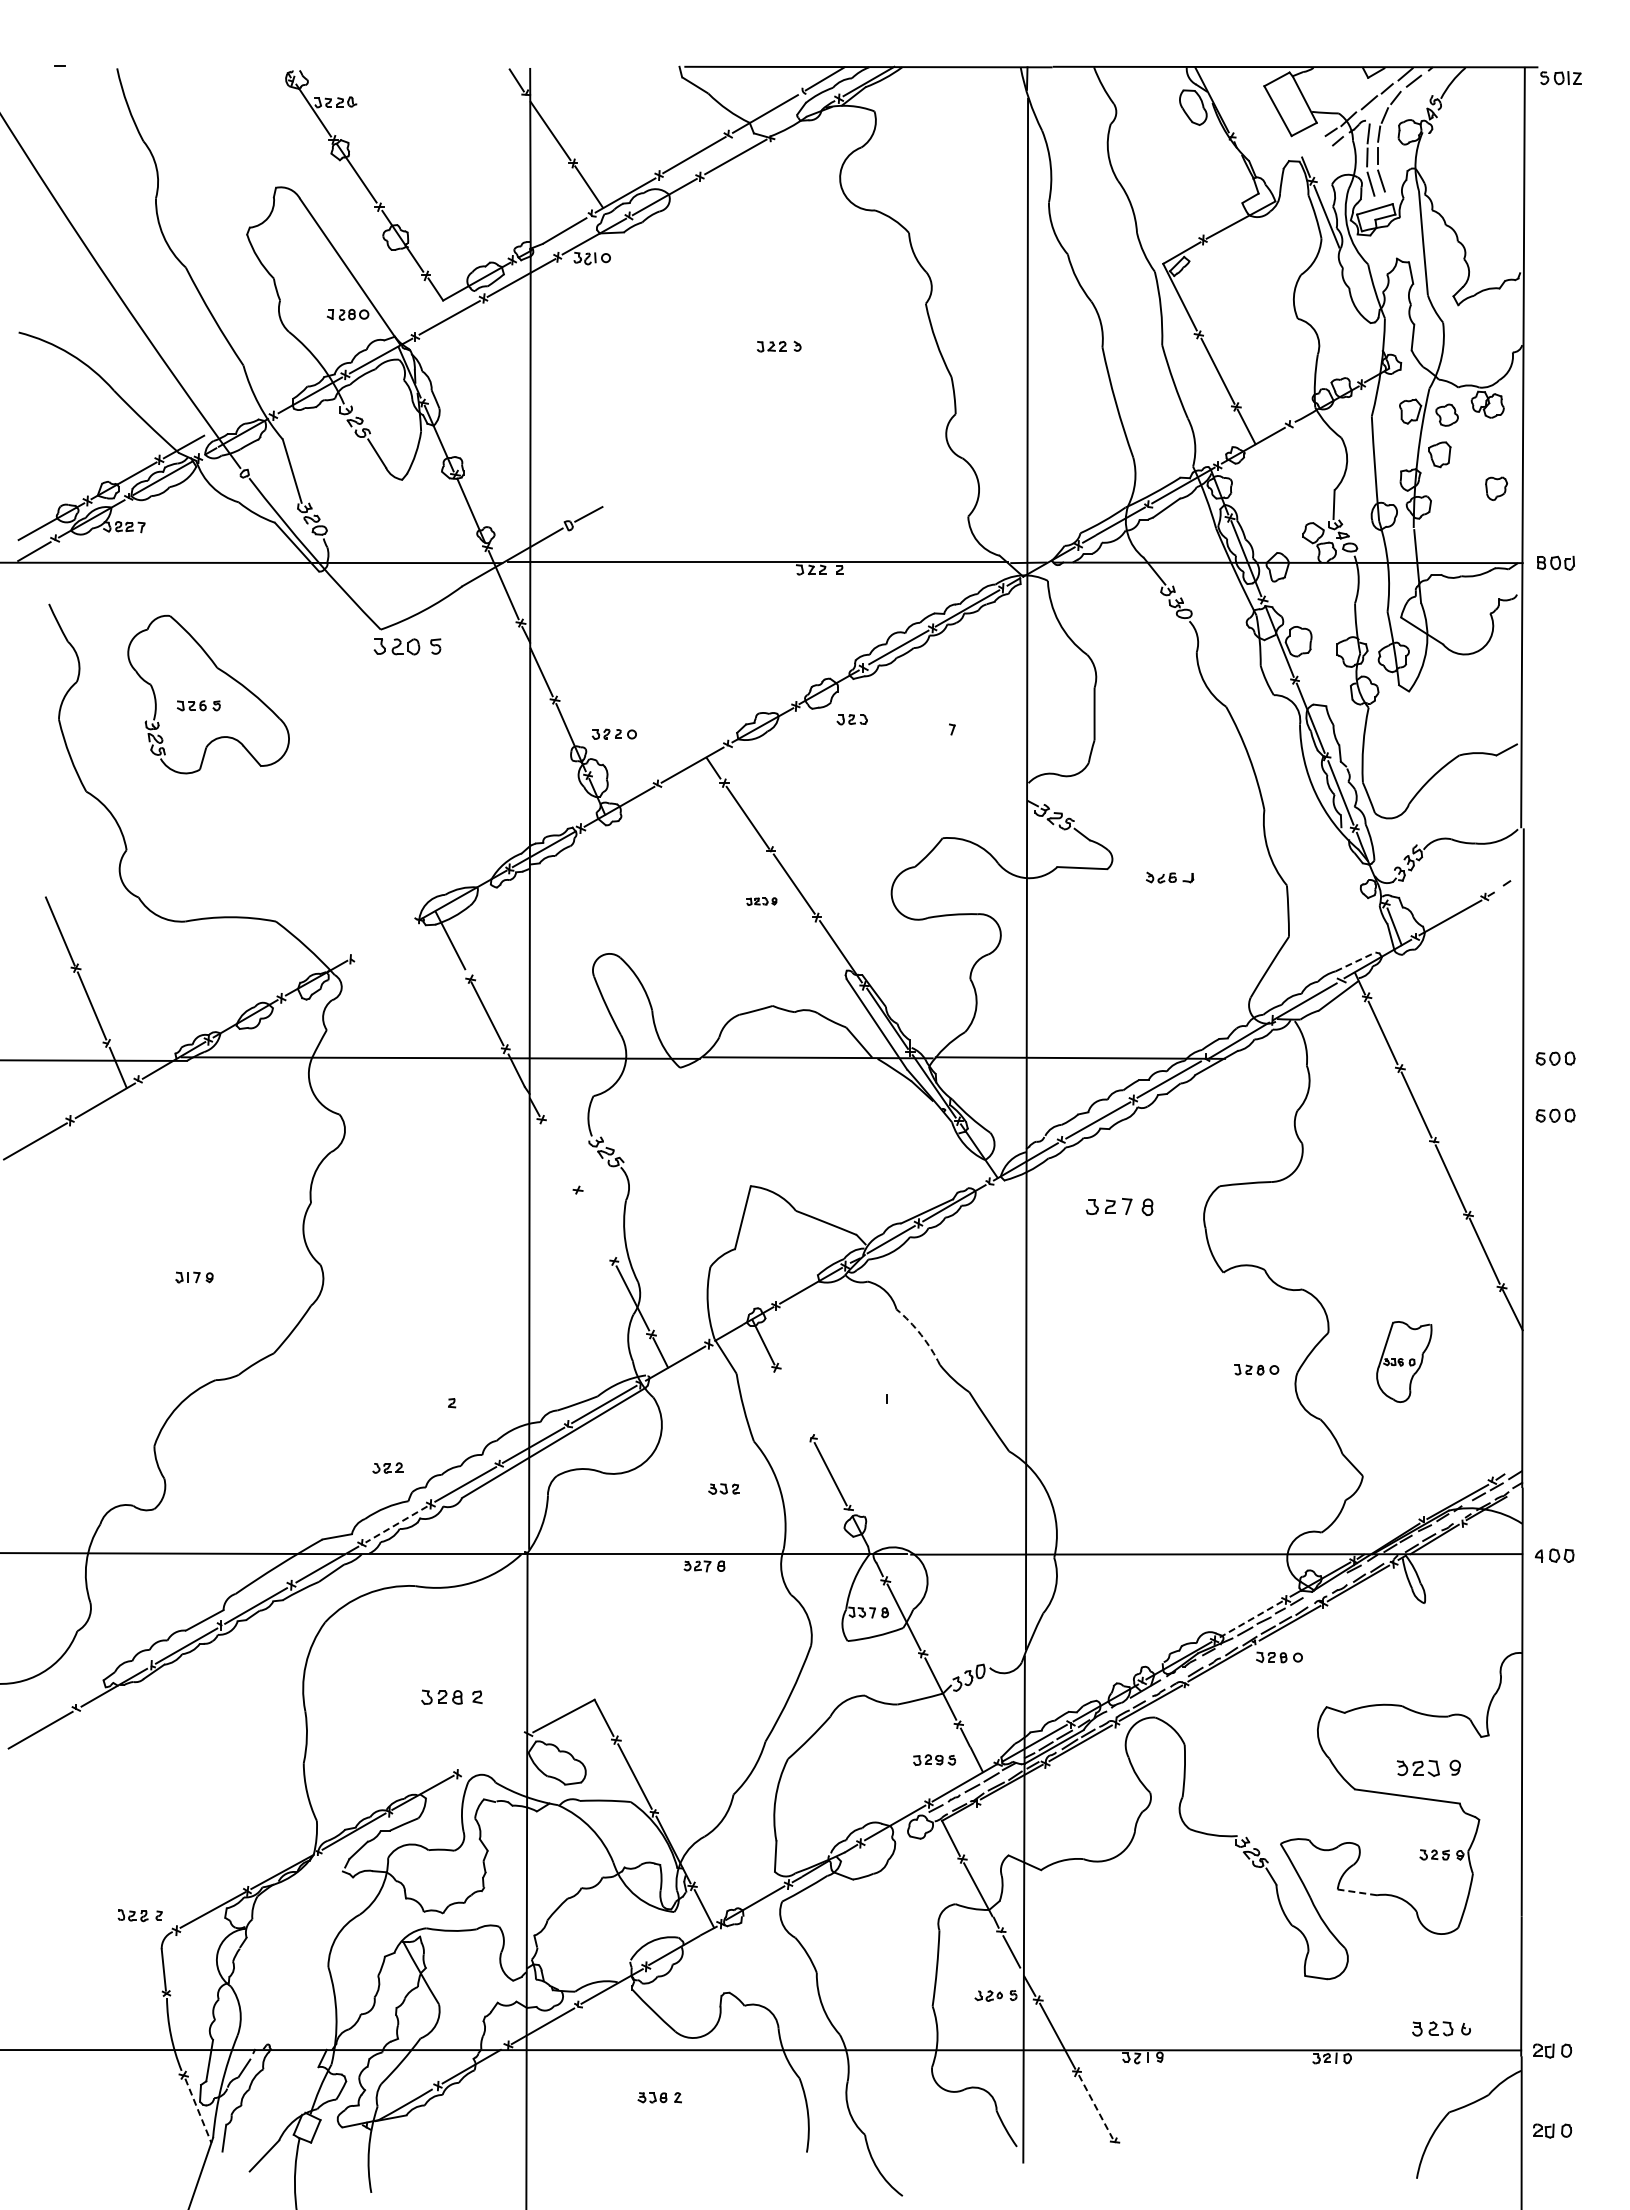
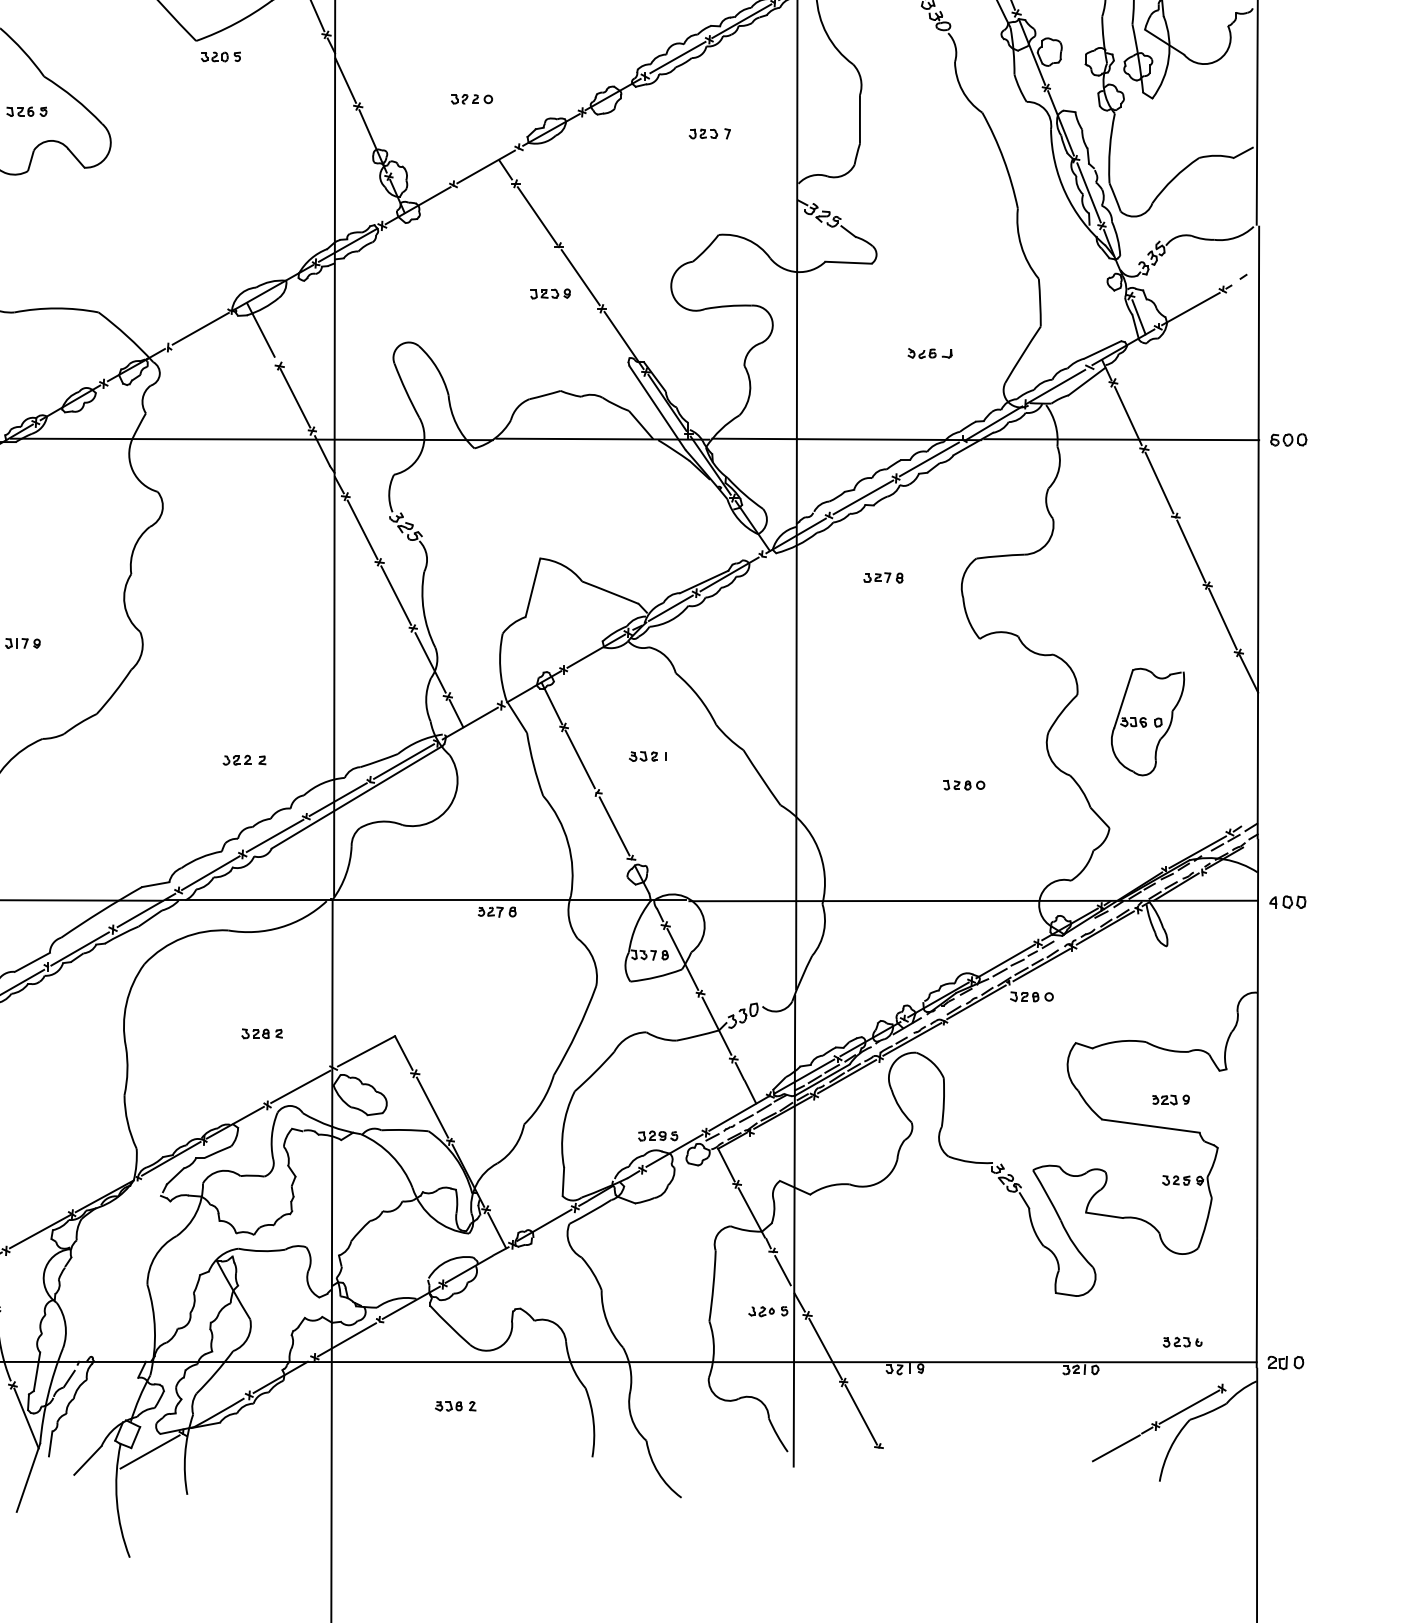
part: (407, 646) -> (220, 56), size x0.62
part: (851, 719) -> (702, 133), moved
part: (613, 733) -> (471, 98), moved
part: (1170, 877) -> (930, 353), moved
part: (761, 901) -> (550, 293), size x1.43
line: (385, 939) -> (200, 329), added
line: (1356, 961) -> (1103, 349), dashed -> solid
line: (1375, 1057) -> (1121, 438), added
part: (1555, 1115) -> (1288, 492), removed
line: (559, 1154) -> (362, 529), added
part: (1119, 1206) -> (883, 577), size x0.62
line: (595, 1225) -> (395, 595), added
arc: (921, 1334) -> (699, 696), dashed -> solid
part: (1404, 1361) -> (1148, 721), size x1.43
part: (1256, 1369) -> (964, 784), moved
line: (793, 1402) -> (579, 759), added
part: (387, 1467) -> (236, 759), moved
part: (723, 1488) -> (643, 756), moved
line: (396, 1524) -> (210, 873), dashed -> solid
line: (1250, 1619) -> (1004, 961), dashed -> solid
part: (451, 1696) -> (261, 1033), size x0.71
line: (492, 1754) -> (300, 1087), added
part: (934, 1759) -> (658, 1135), moved
part: (1428, 1768) -> (1170, 1100), size x0.62
line: (1357, 1892) -> (1104, 1215), dashed -> solid
part: (1441, 2028) -> (1182, 1341), size x0.71
line: (1096, 2107) -> (861, 1415), dashed -> solid
line: (198, 2110) -> (26, 1418), dashed -> solid
part: (1416, 2115) -> (1159, 1422), added
part: (1552, 2130) -> (1285, 1436), removed
line: (330, 2146) -> (149, 1451), added

